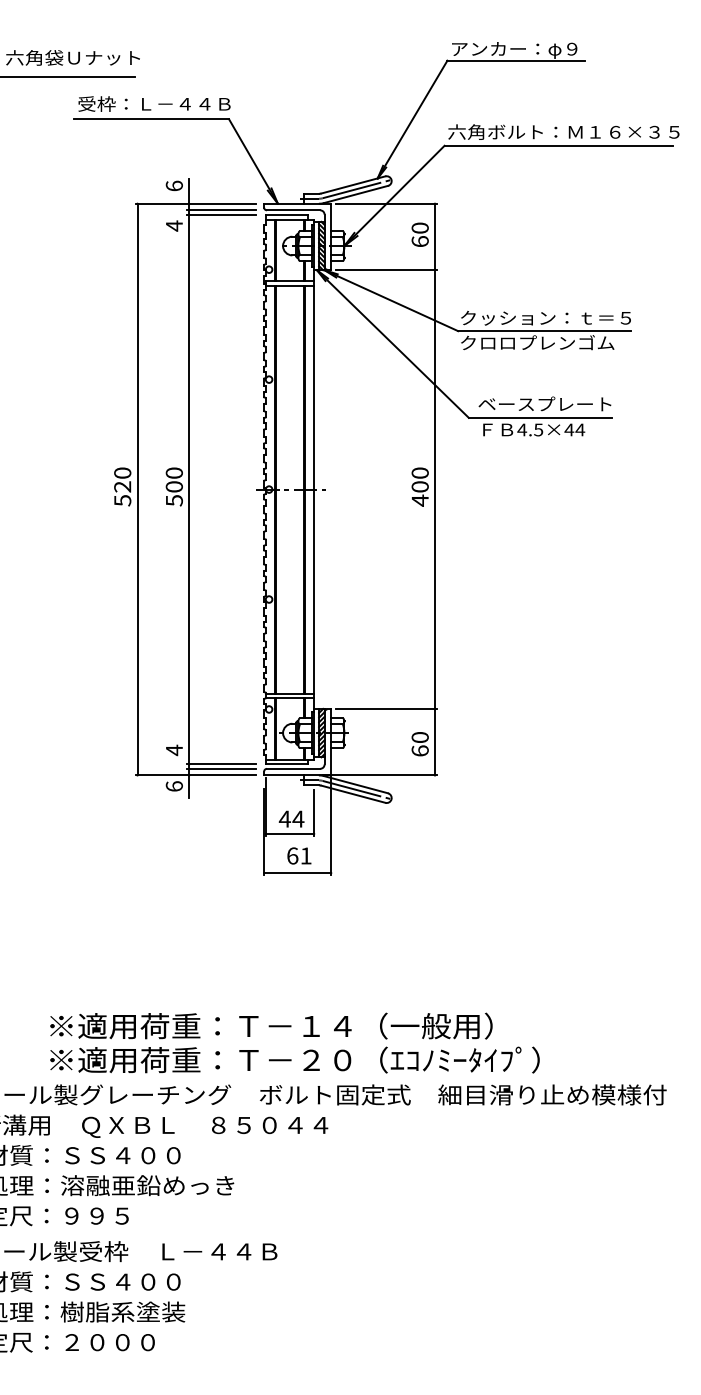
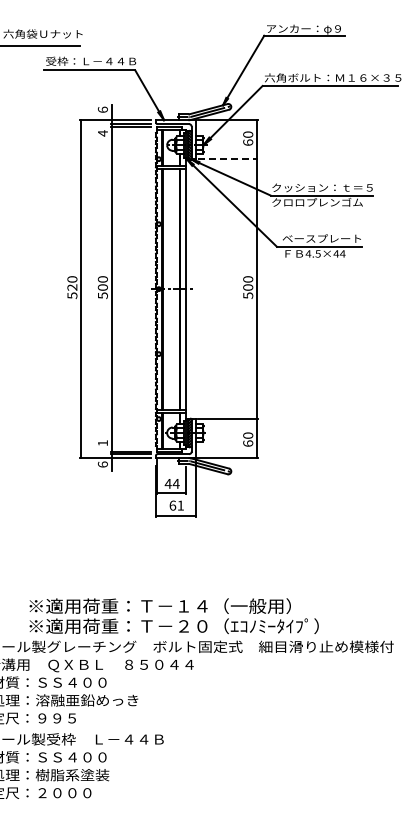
line: (386, 270) -> (228, 159), solid -> dashed
text: (420, 500) -> (248, 295), 400 -> 500
text: (173, 750) -> (102, 443), 4 -> 1

